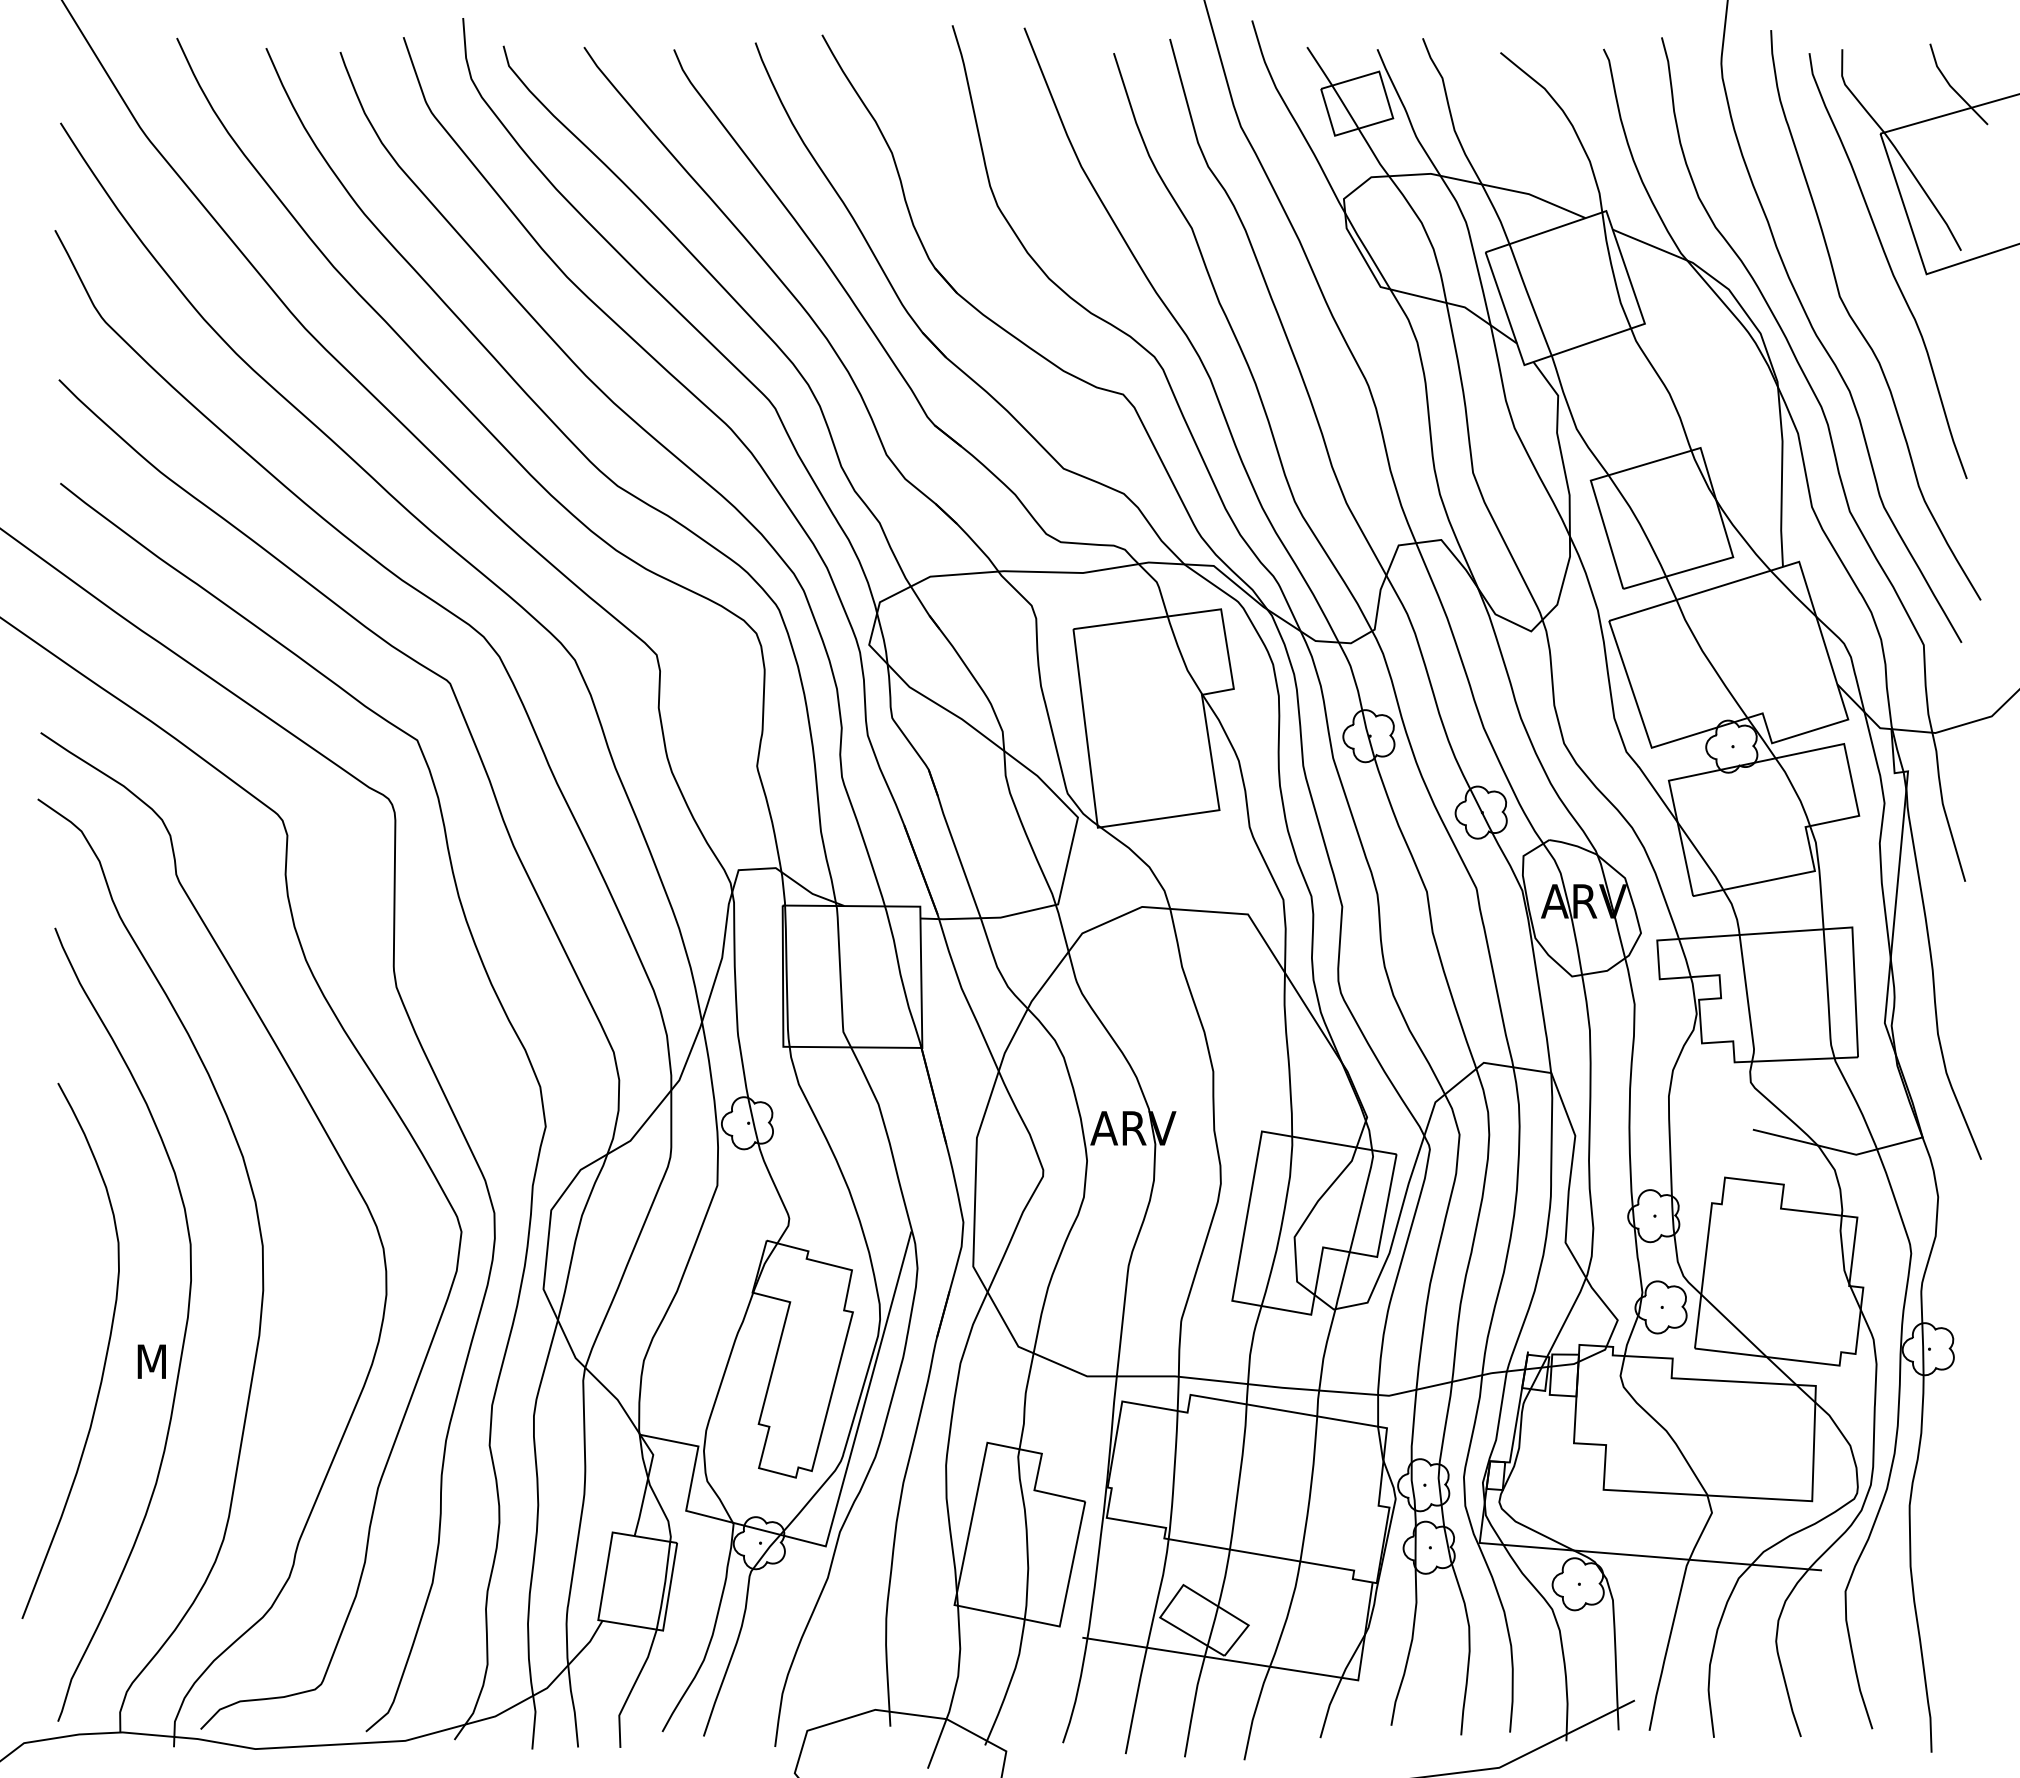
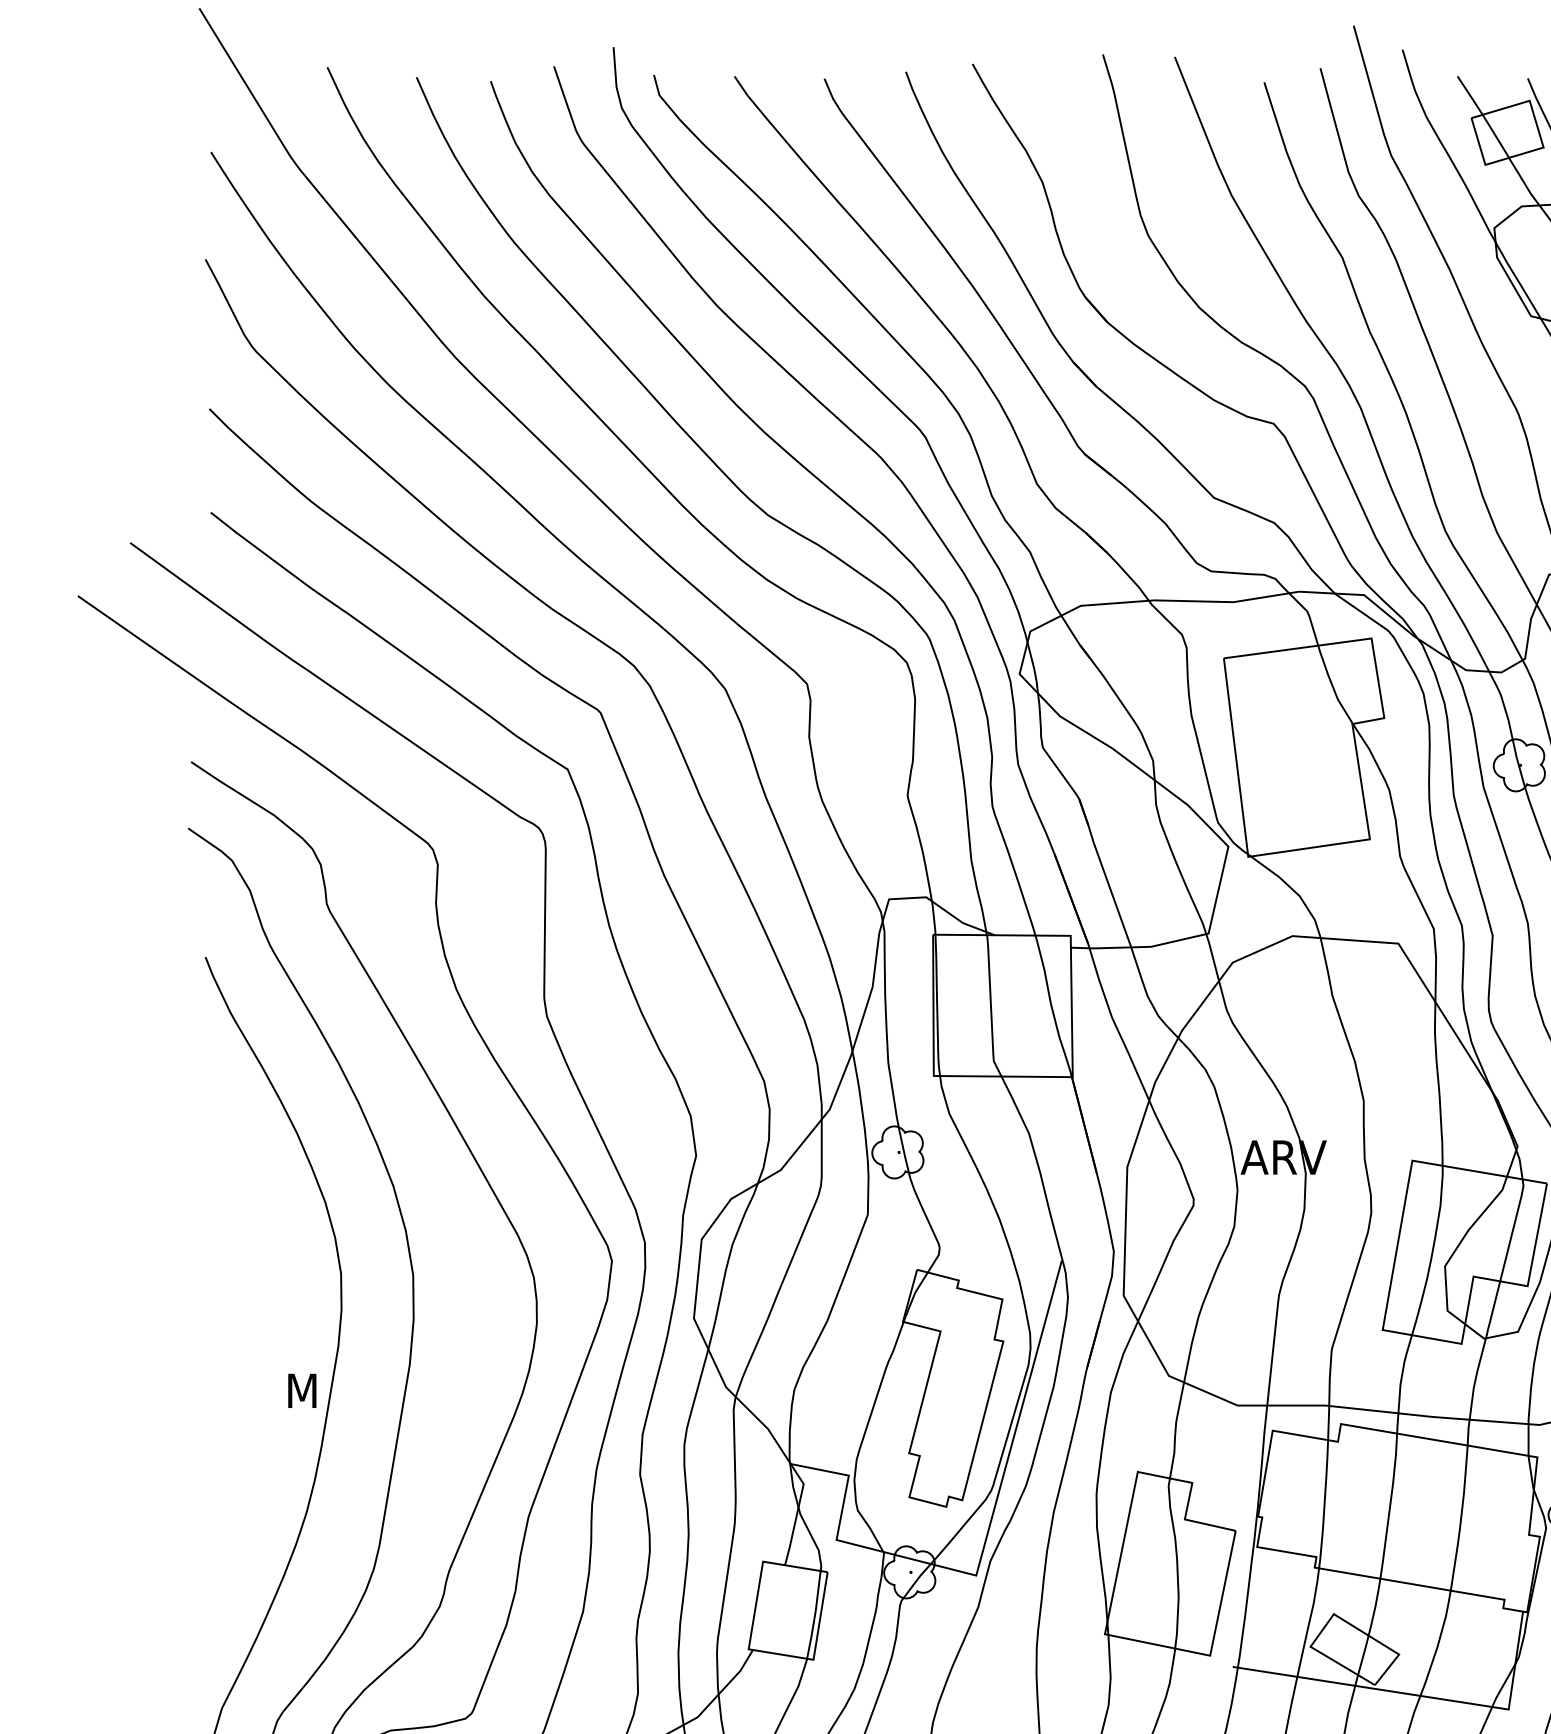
curve: (104, 1359) -> (254, 1388), removed

